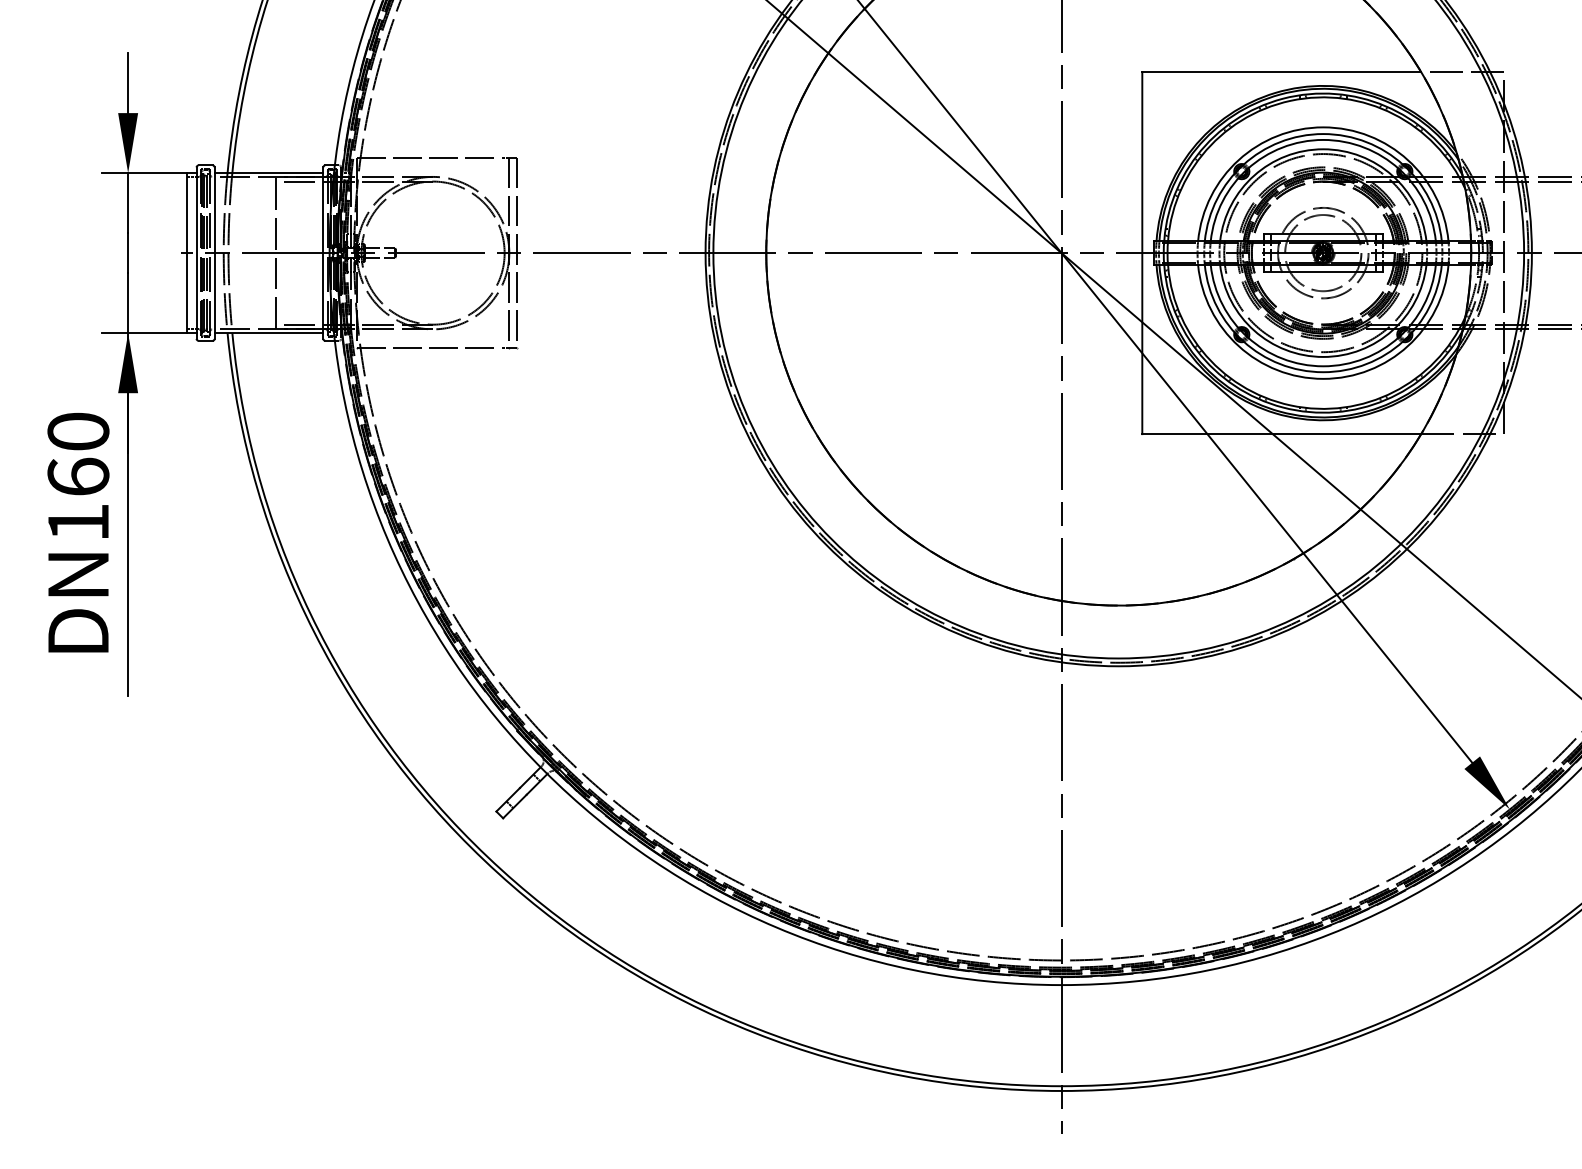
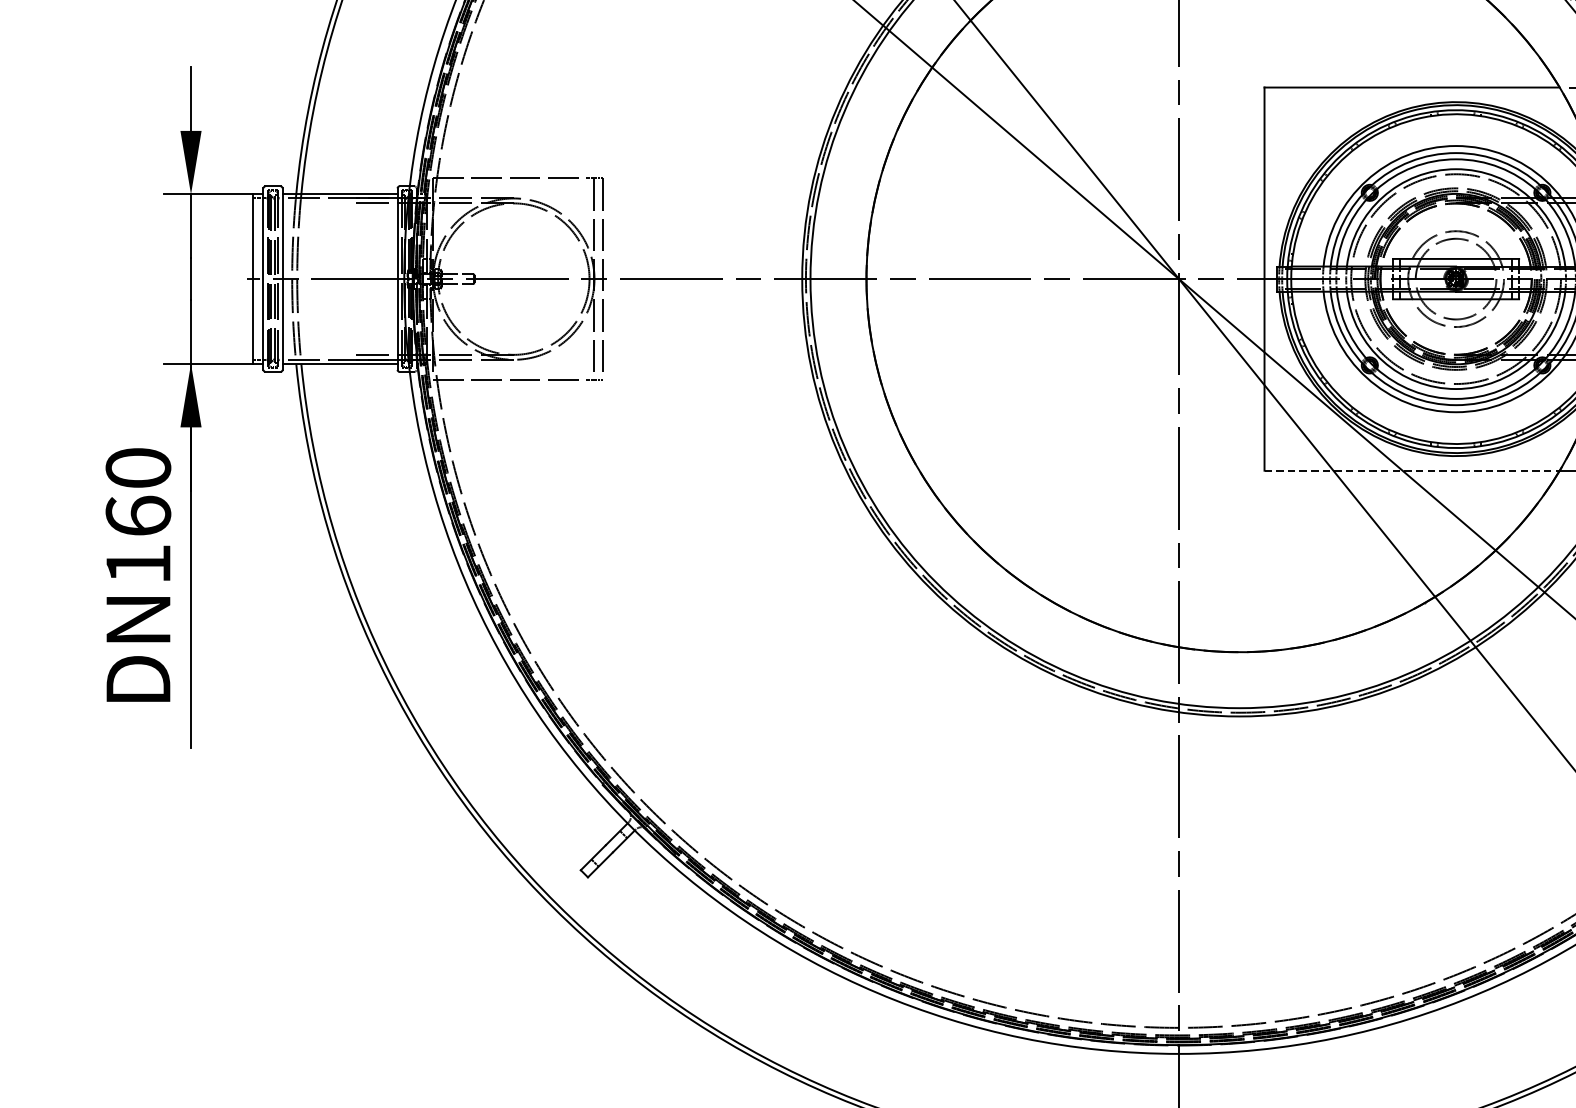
line: (275, 252) -> (346, 278), removed
line: (1282, 434) -> (1412, 471), solid -> dashed

